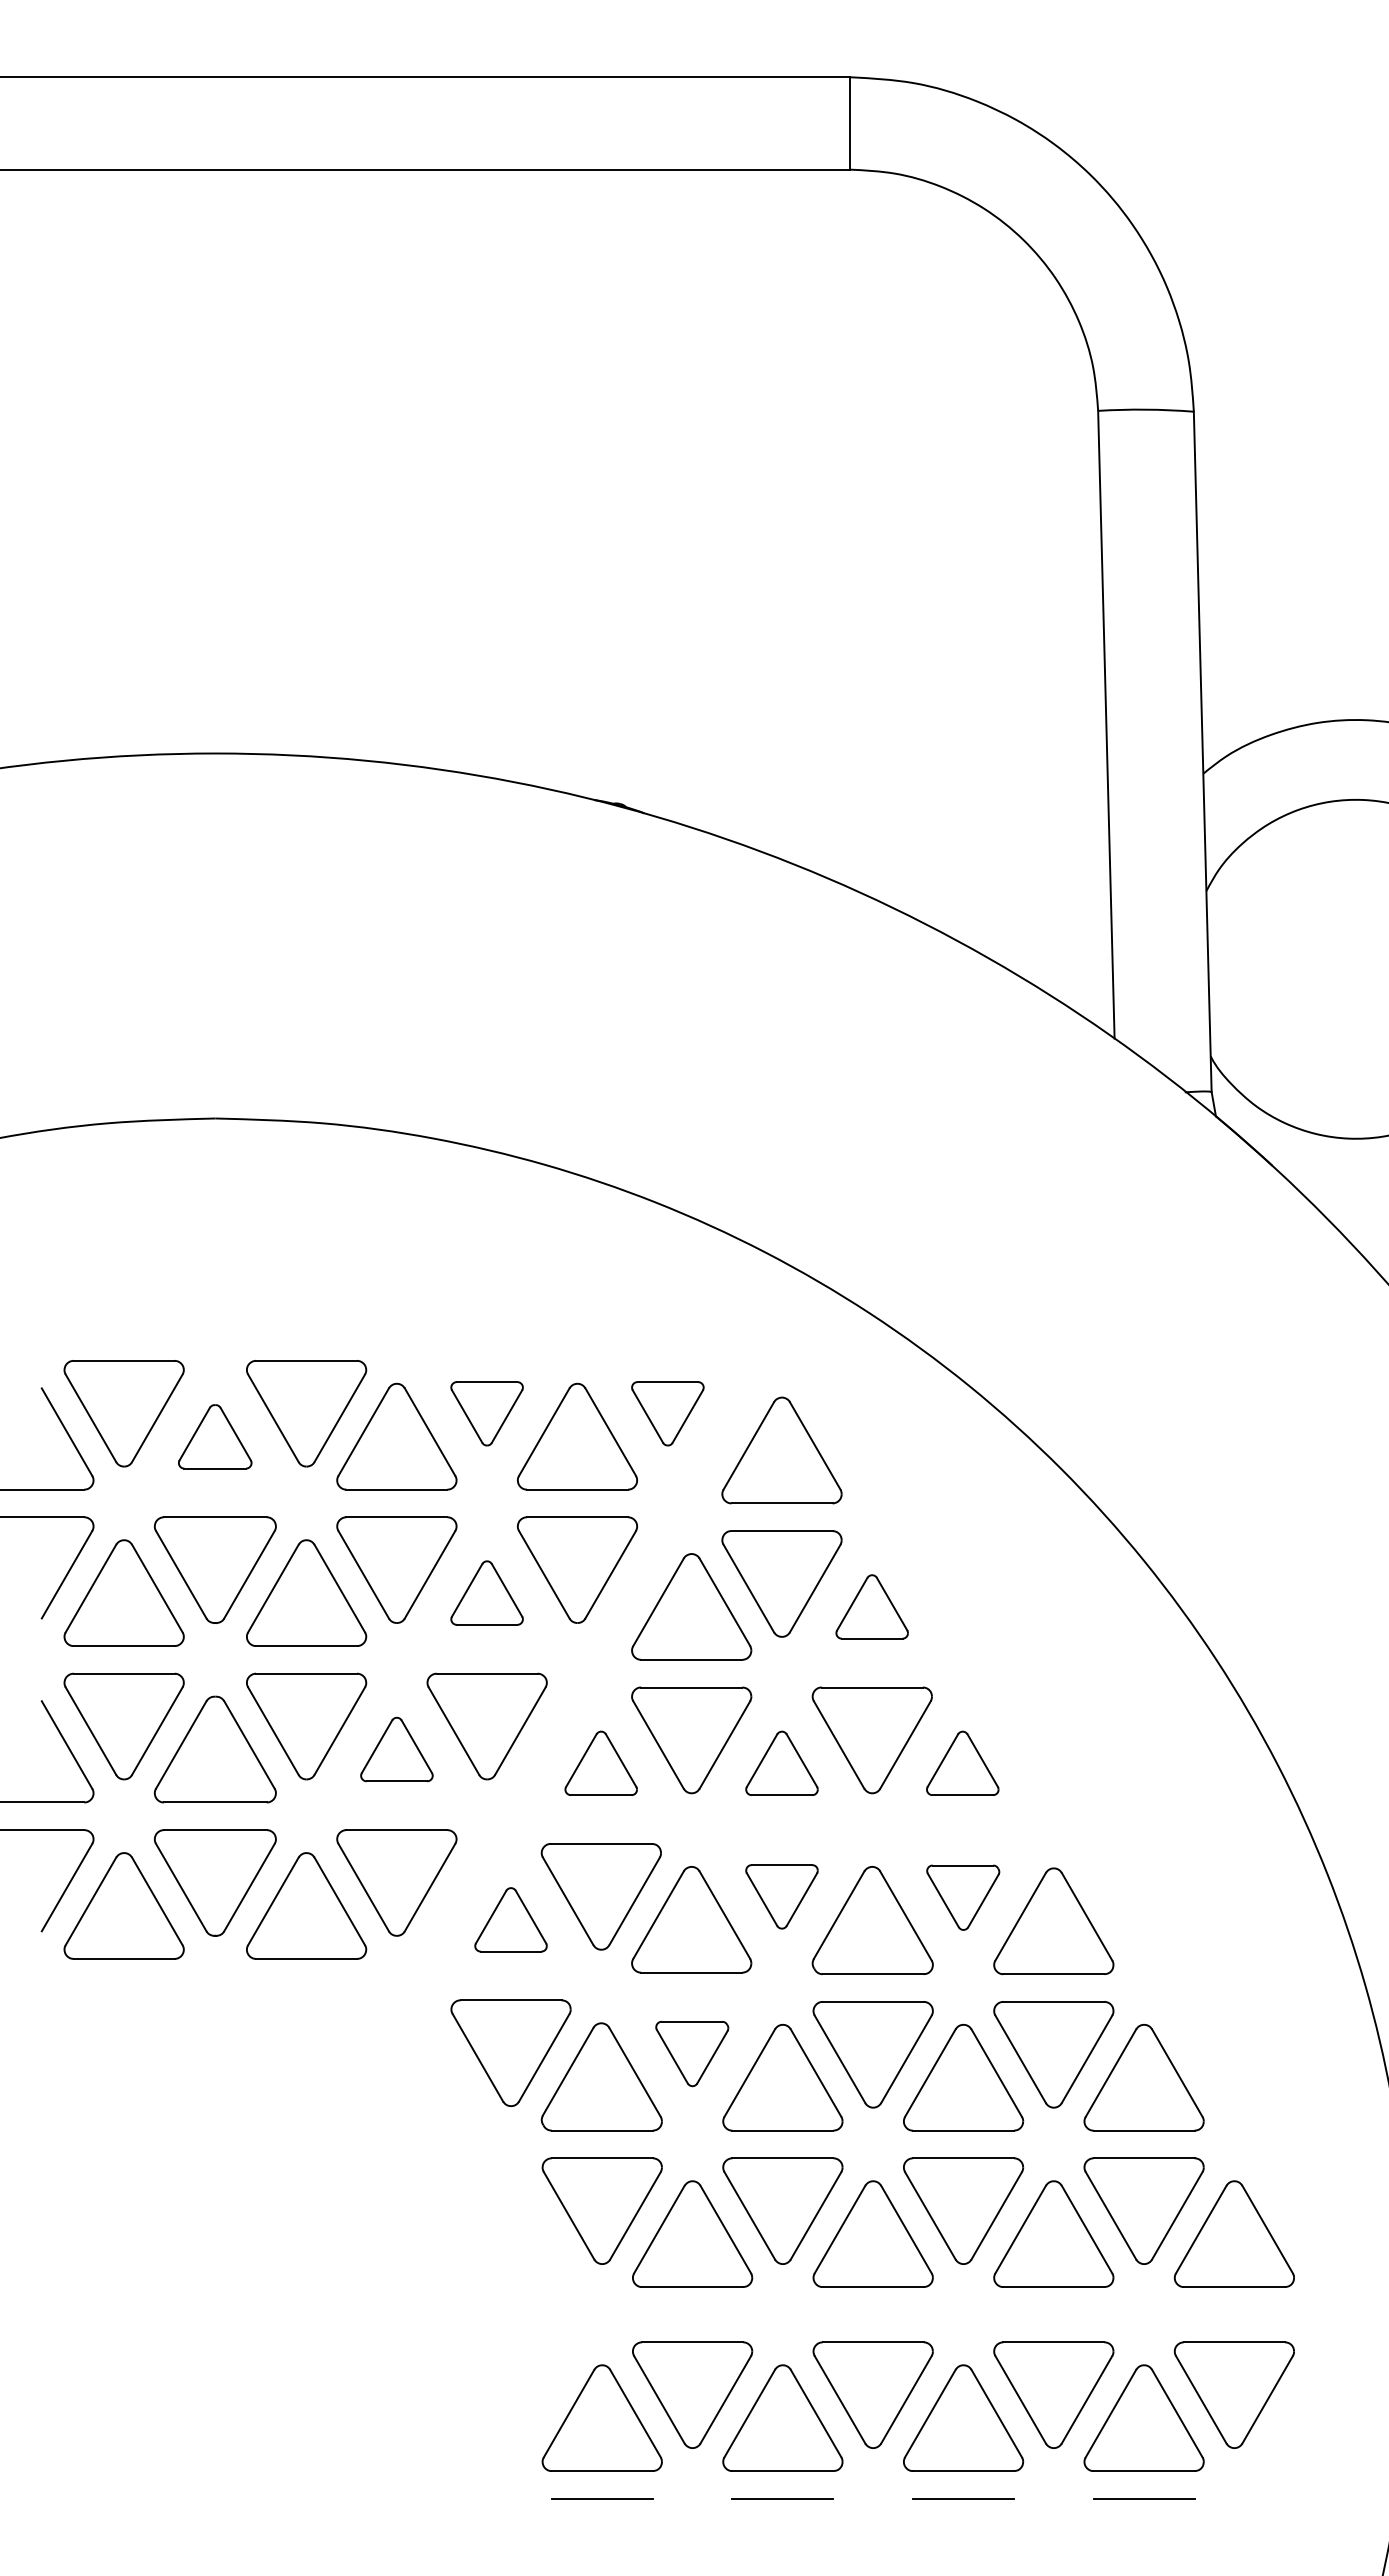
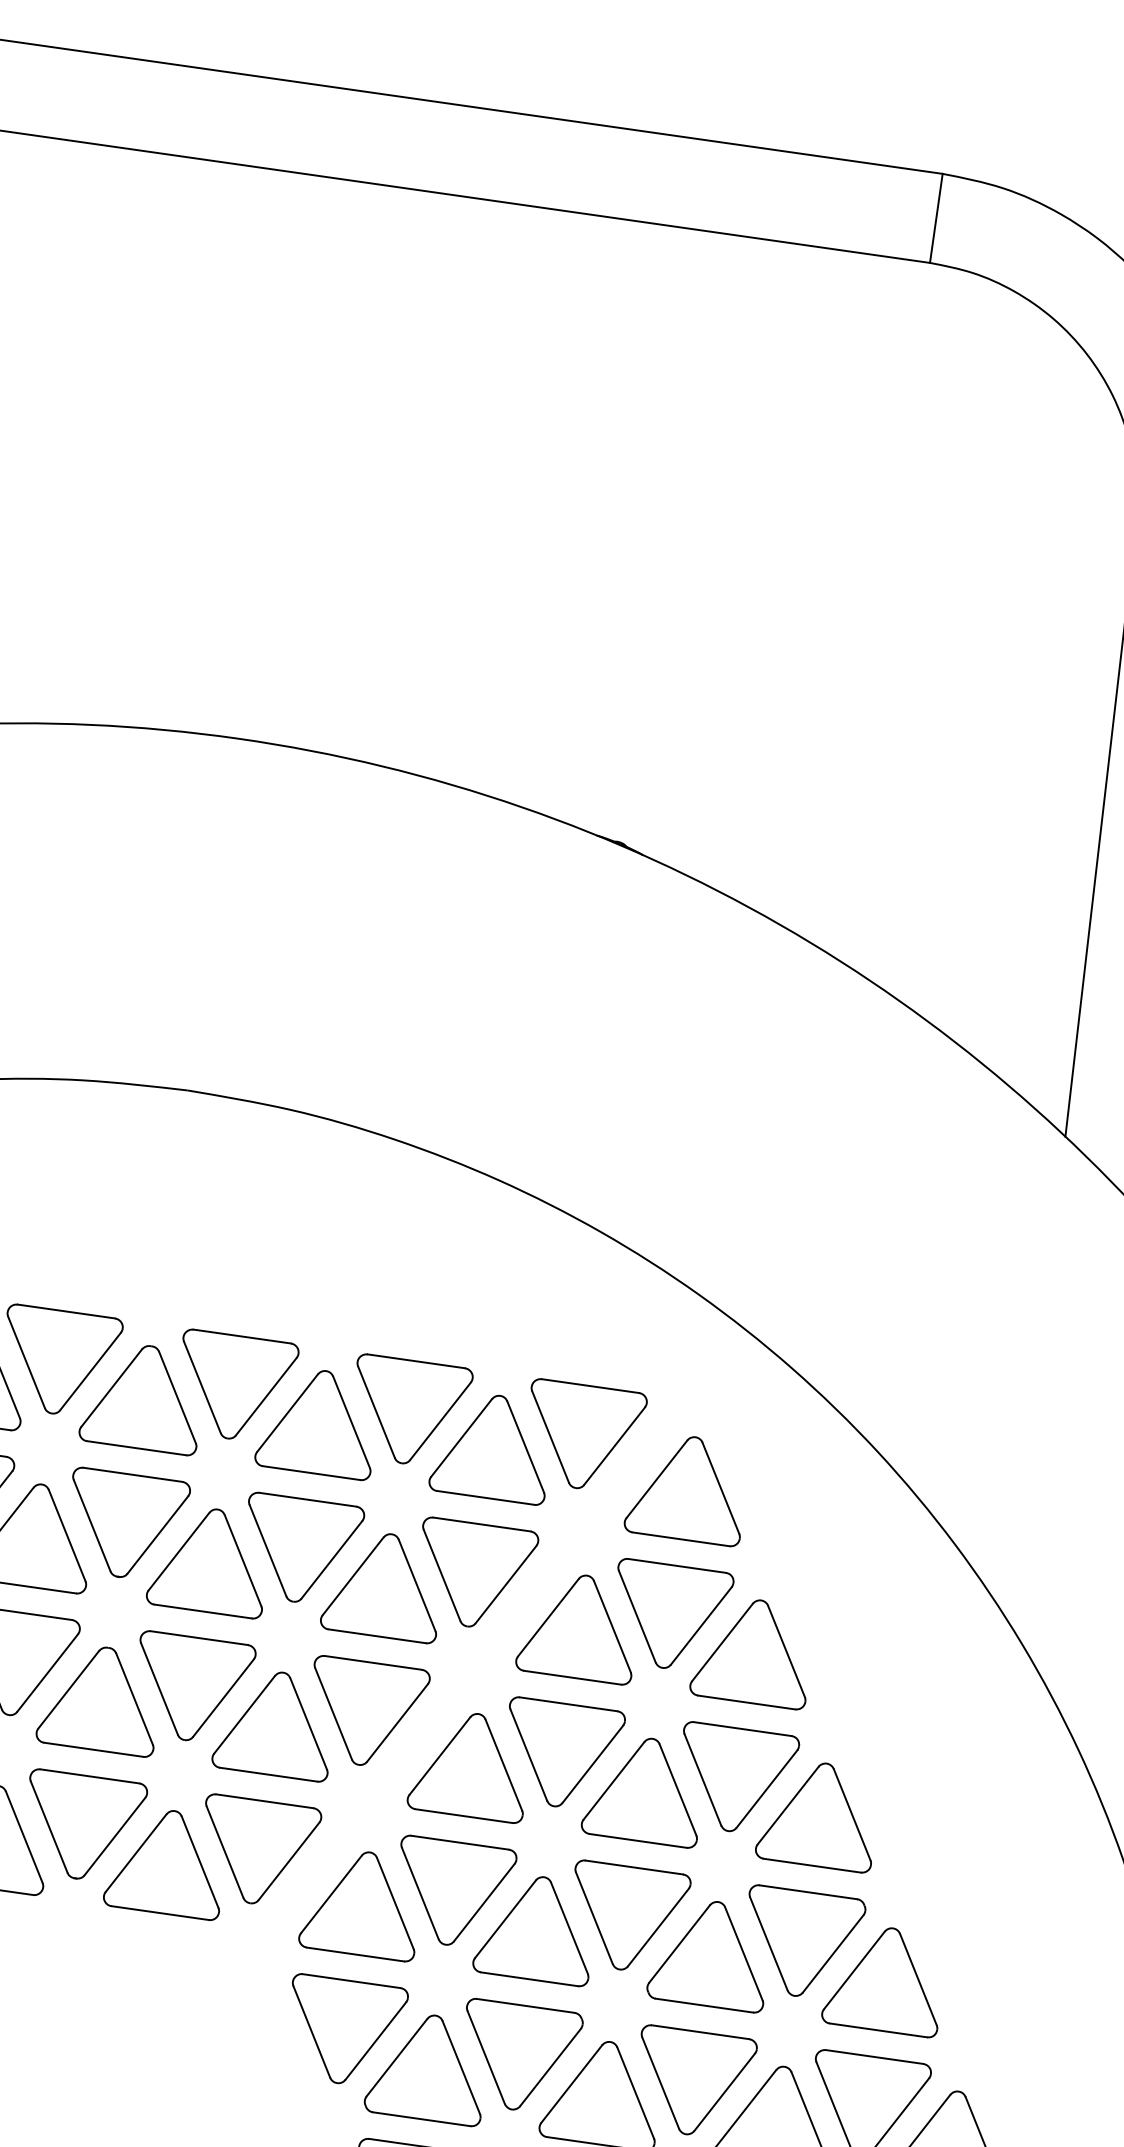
part: (486, 1413) -> (408, 1412), size x1.67
part: (667, 1413) -> (582, 1436), size x1.67
part: (214, 1436) -> (143, 1396), size x1.67
part: (486, 1592) -> (383, 1584), size x1.67
part: (871, 1606) -> (753, 1650), size x1.67
part: (396, 1749) -> (275, 1723), size x1.67
part: (600, 1763) -> (470, 1765), size x1.67
part: (781, 1763) -> (644, 1789), size x1.67
part: (962, 1763) -> (819, 1814), size x1.67
part: (781, 1896) -> (626, 1918), size x1.67
part: (963, 1897) -> (801, 1944), size x1.67
part: (510, 1919) -> (362, 1903), size x1.67
part: (692, 2053) -> (519, 2057), size x1.67

